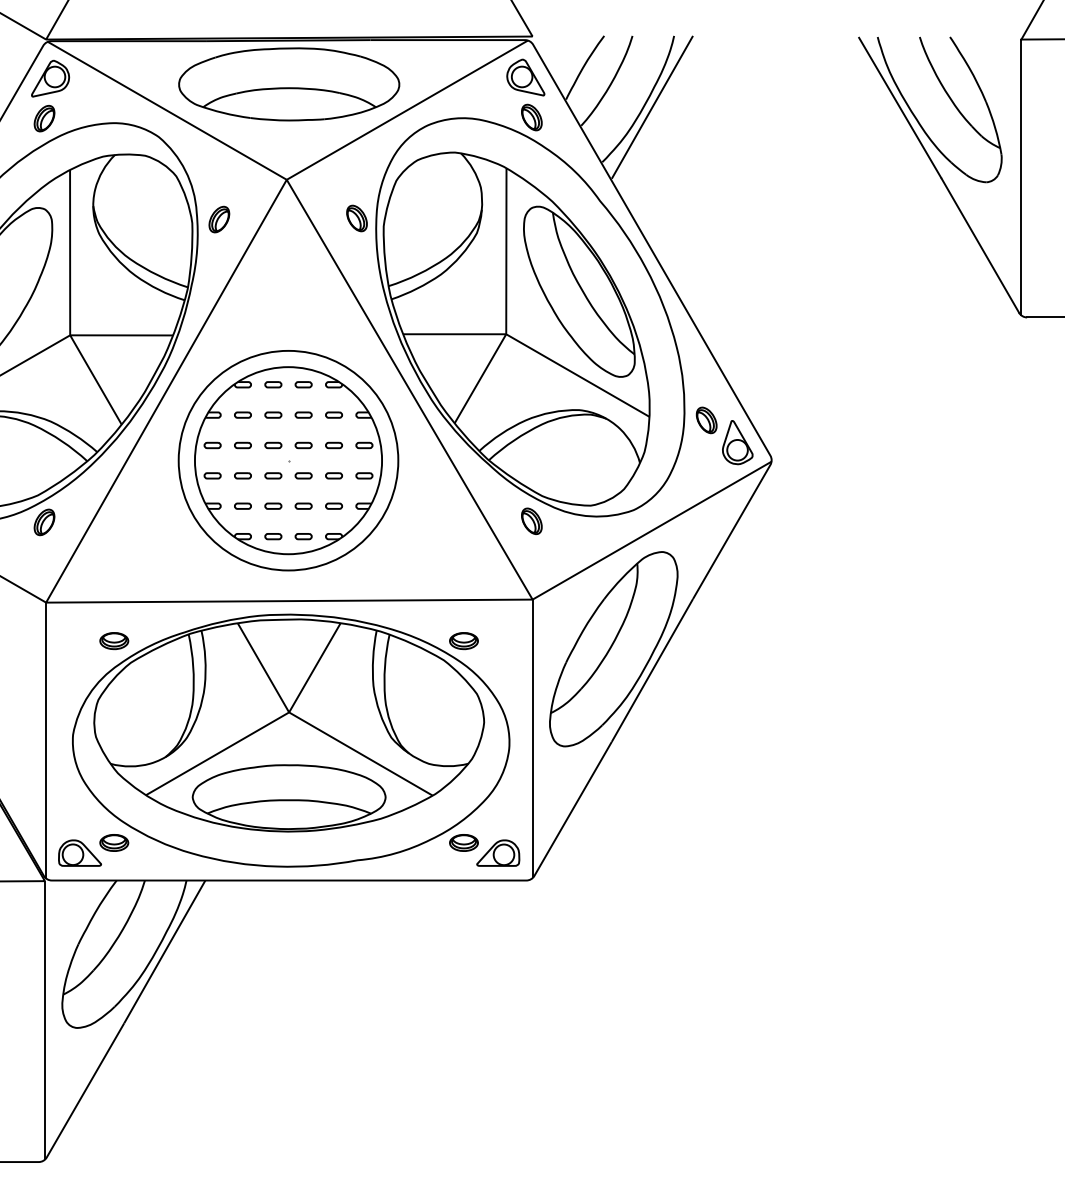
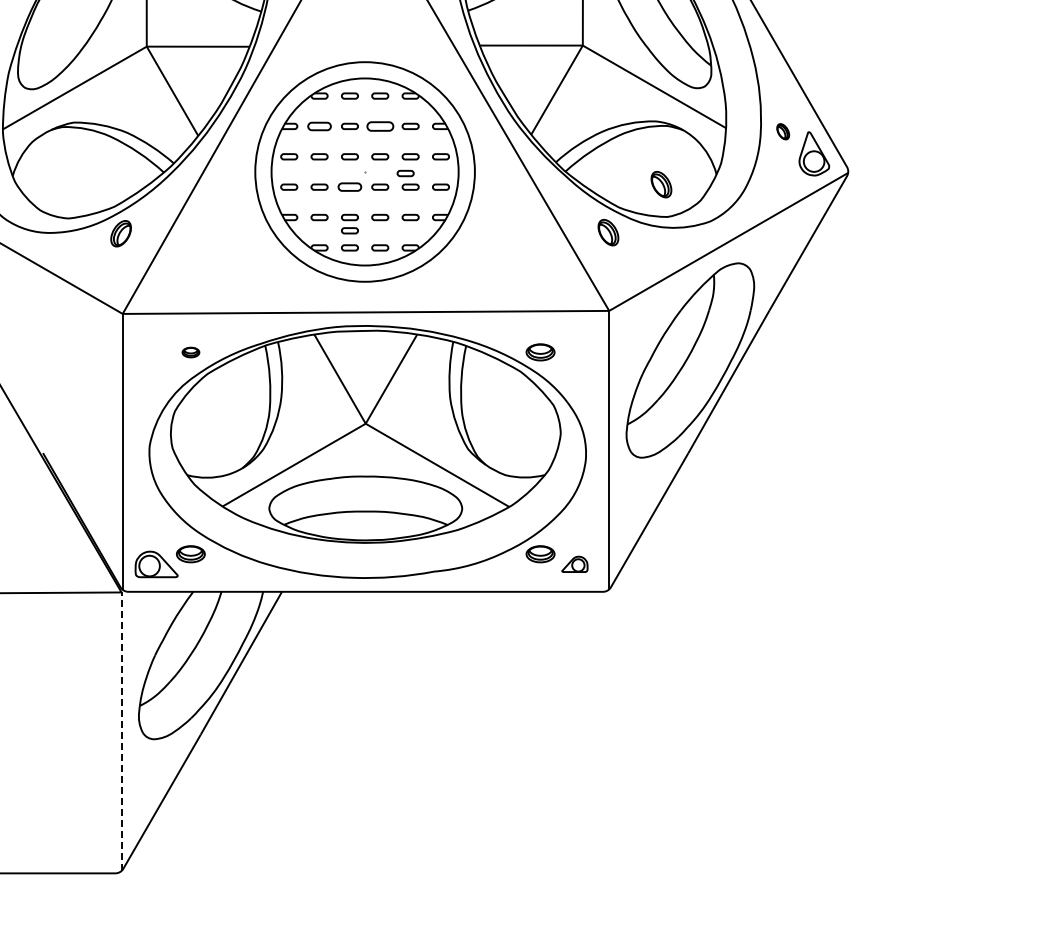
part: (242, 414) -> (319, 125), size x1.4
part: (303, 414) -> (380, 125), size x1.6
part: (706, 420) -> (783, 131), size x0.6
part: (328, 461) -> (405, 172), added
part: (584, 472) -> (661, 183), added
part: (273, 475) -> (350, 186), size x1.4
part: (273, 519) -> (350, 230), added
part: (114, 641) -> (191, 352), size x0.6
part: (498, 852) -> (575, 563), size x0.6
line: (45, 1019) -> (122, 730), solid -> dashed

